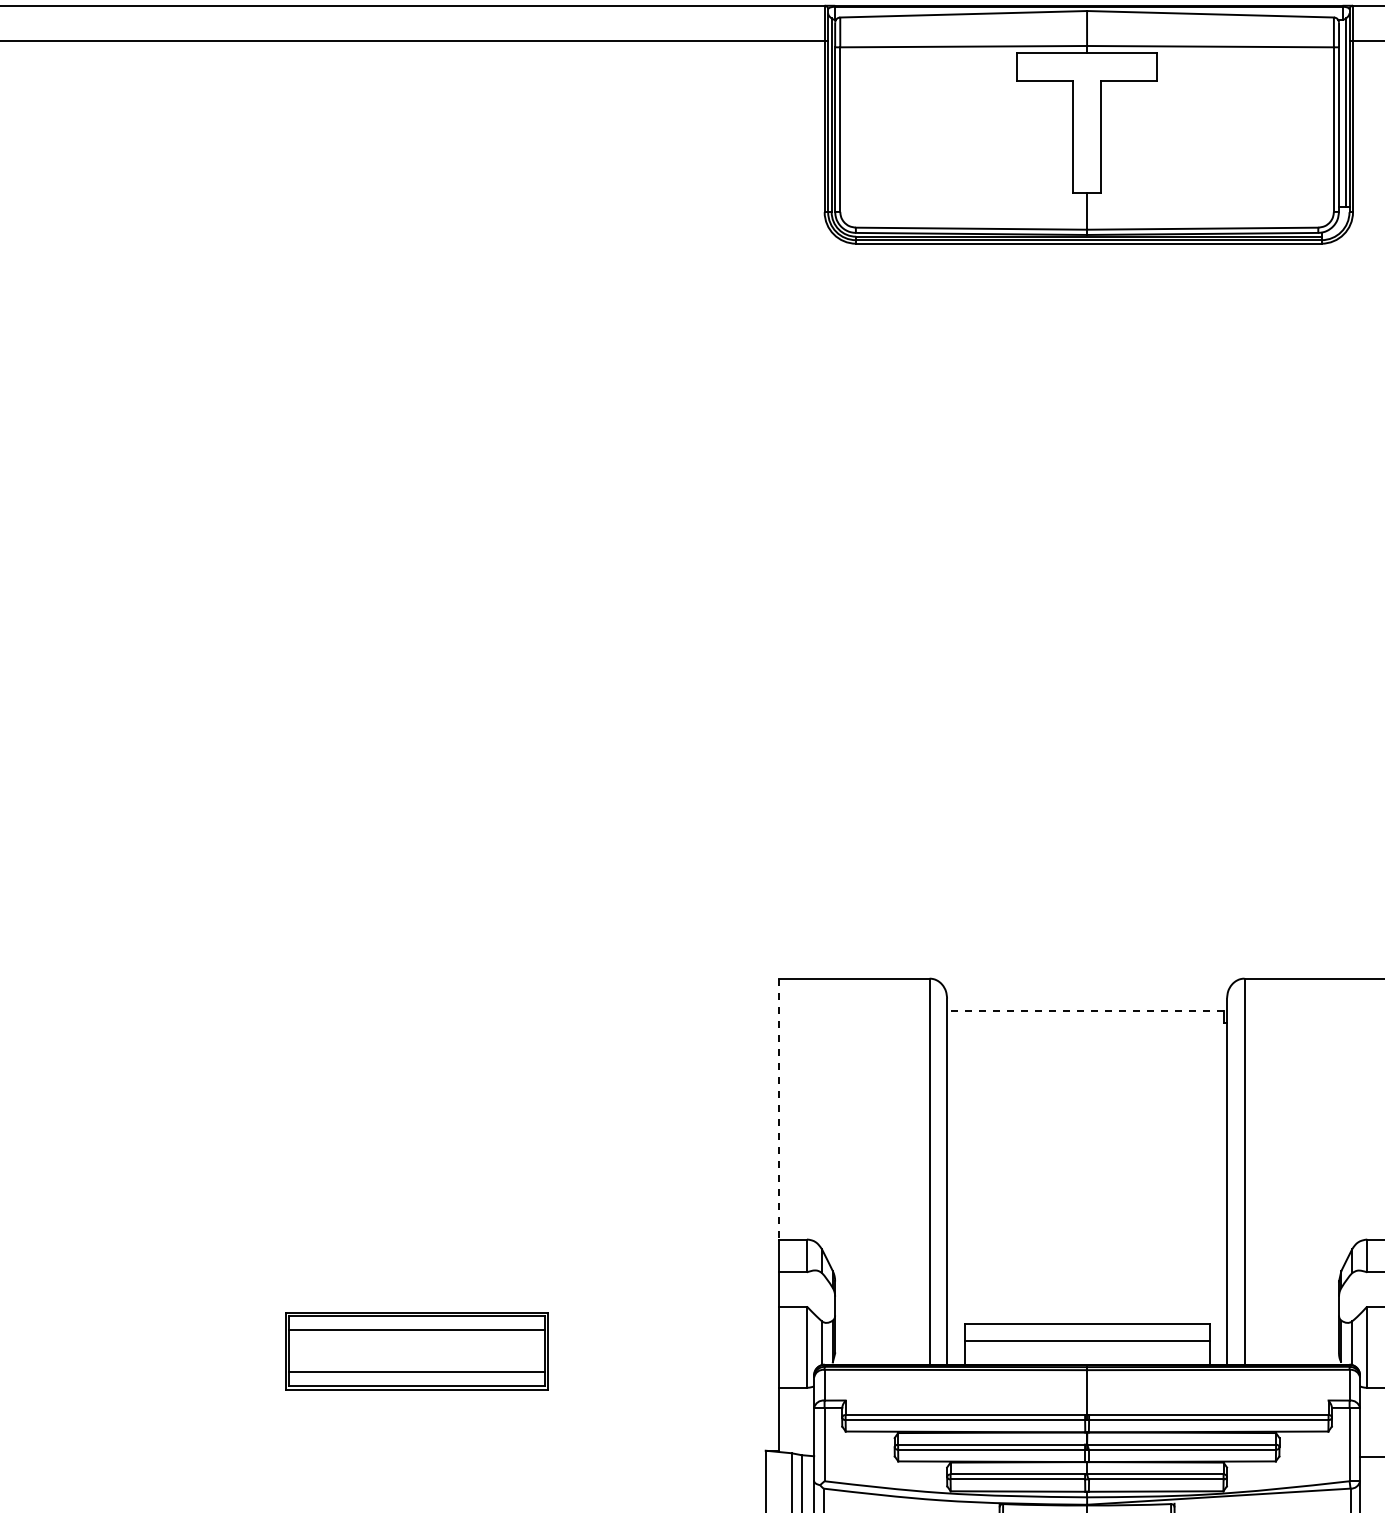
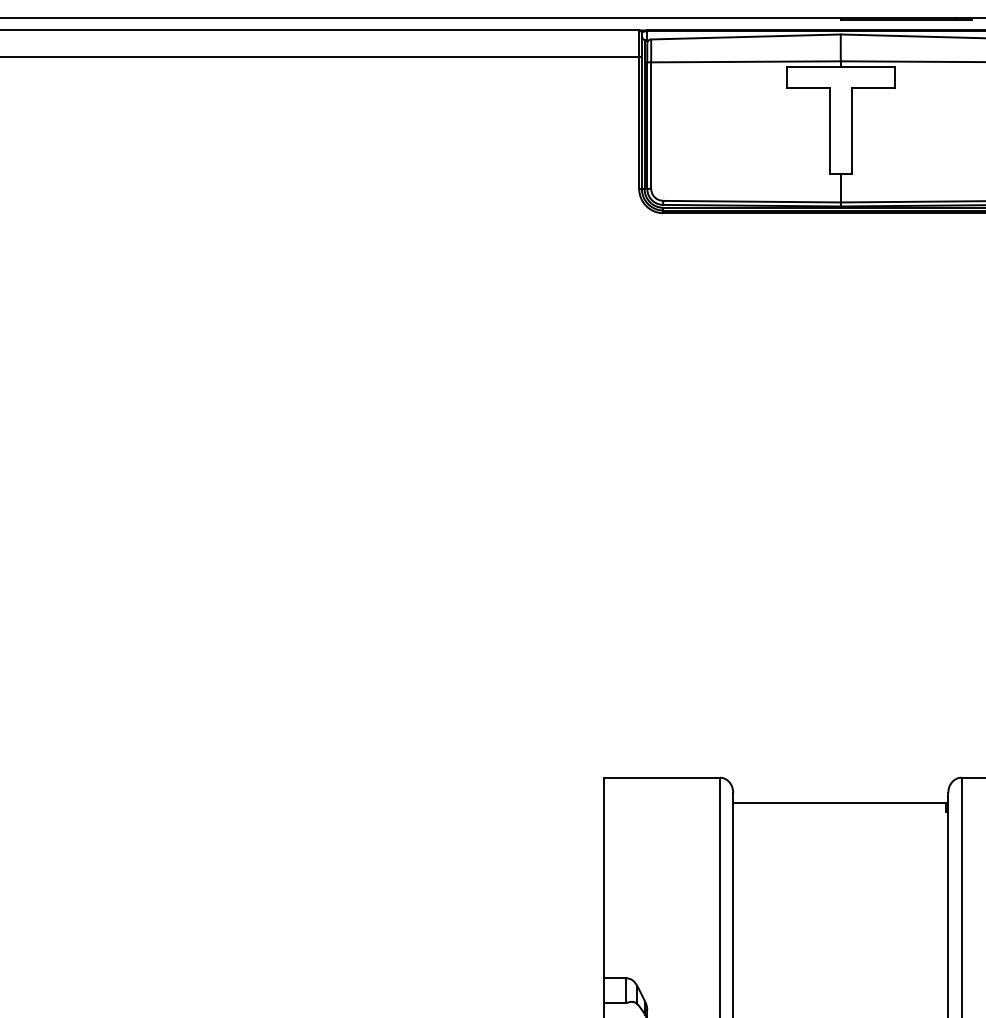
line: (1084, 1011) -> (838, 802), dashed -> solid
line: (779, 1109) -> (604, 878), dashed -> solid

